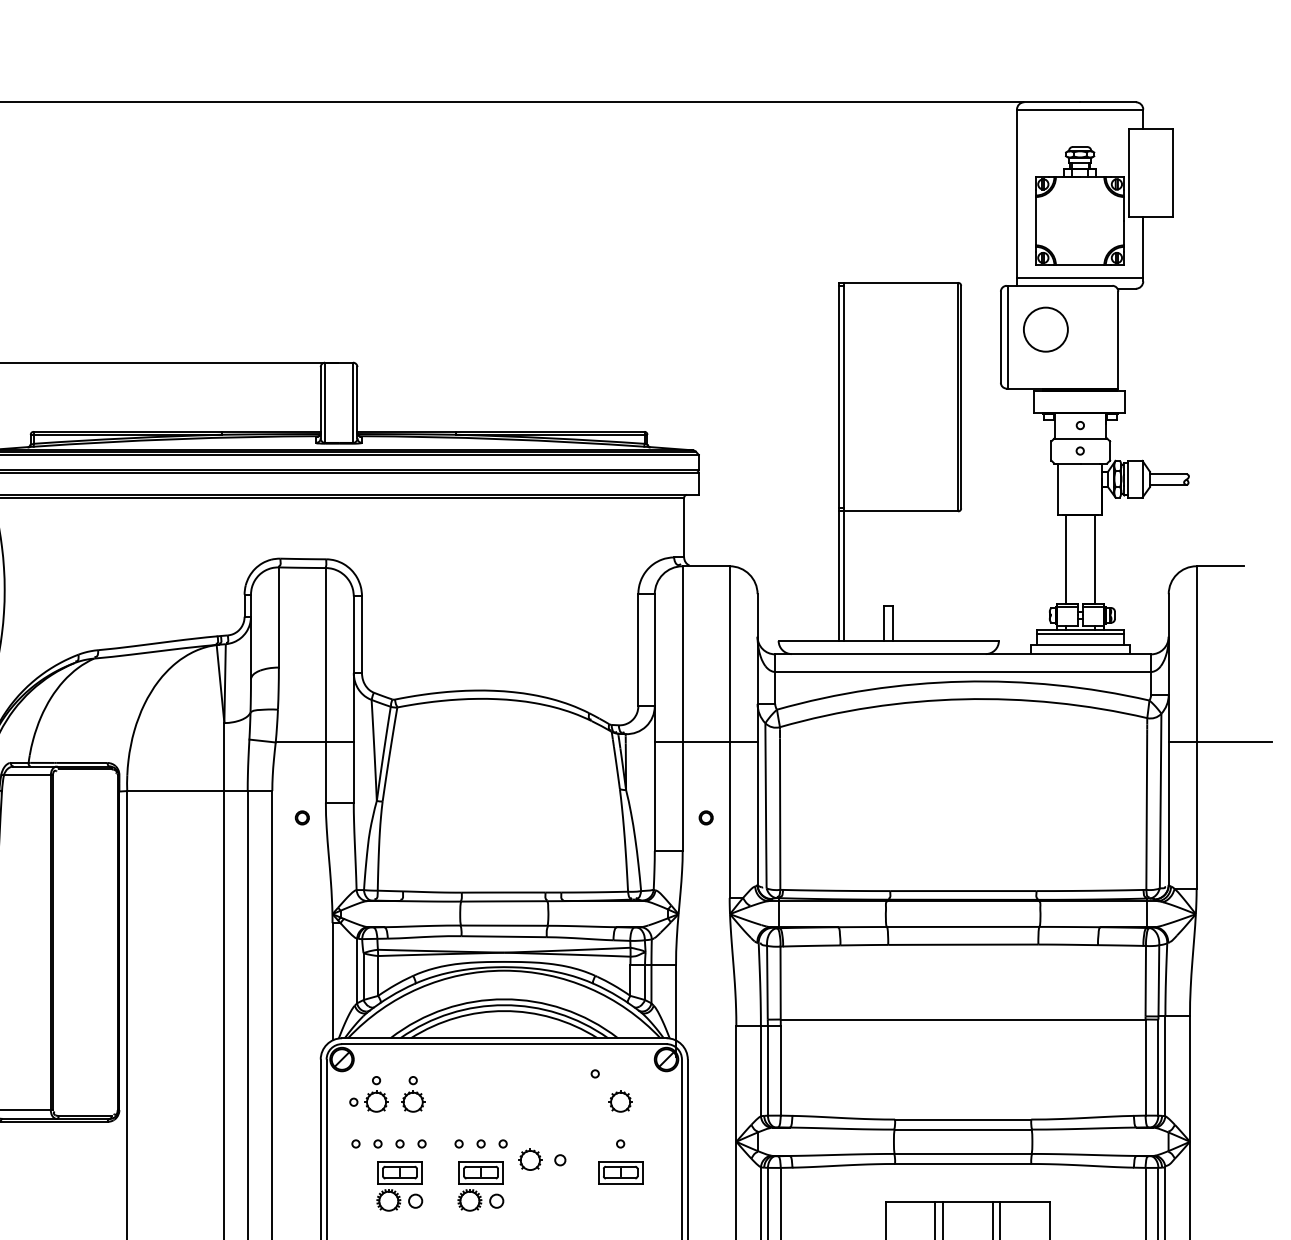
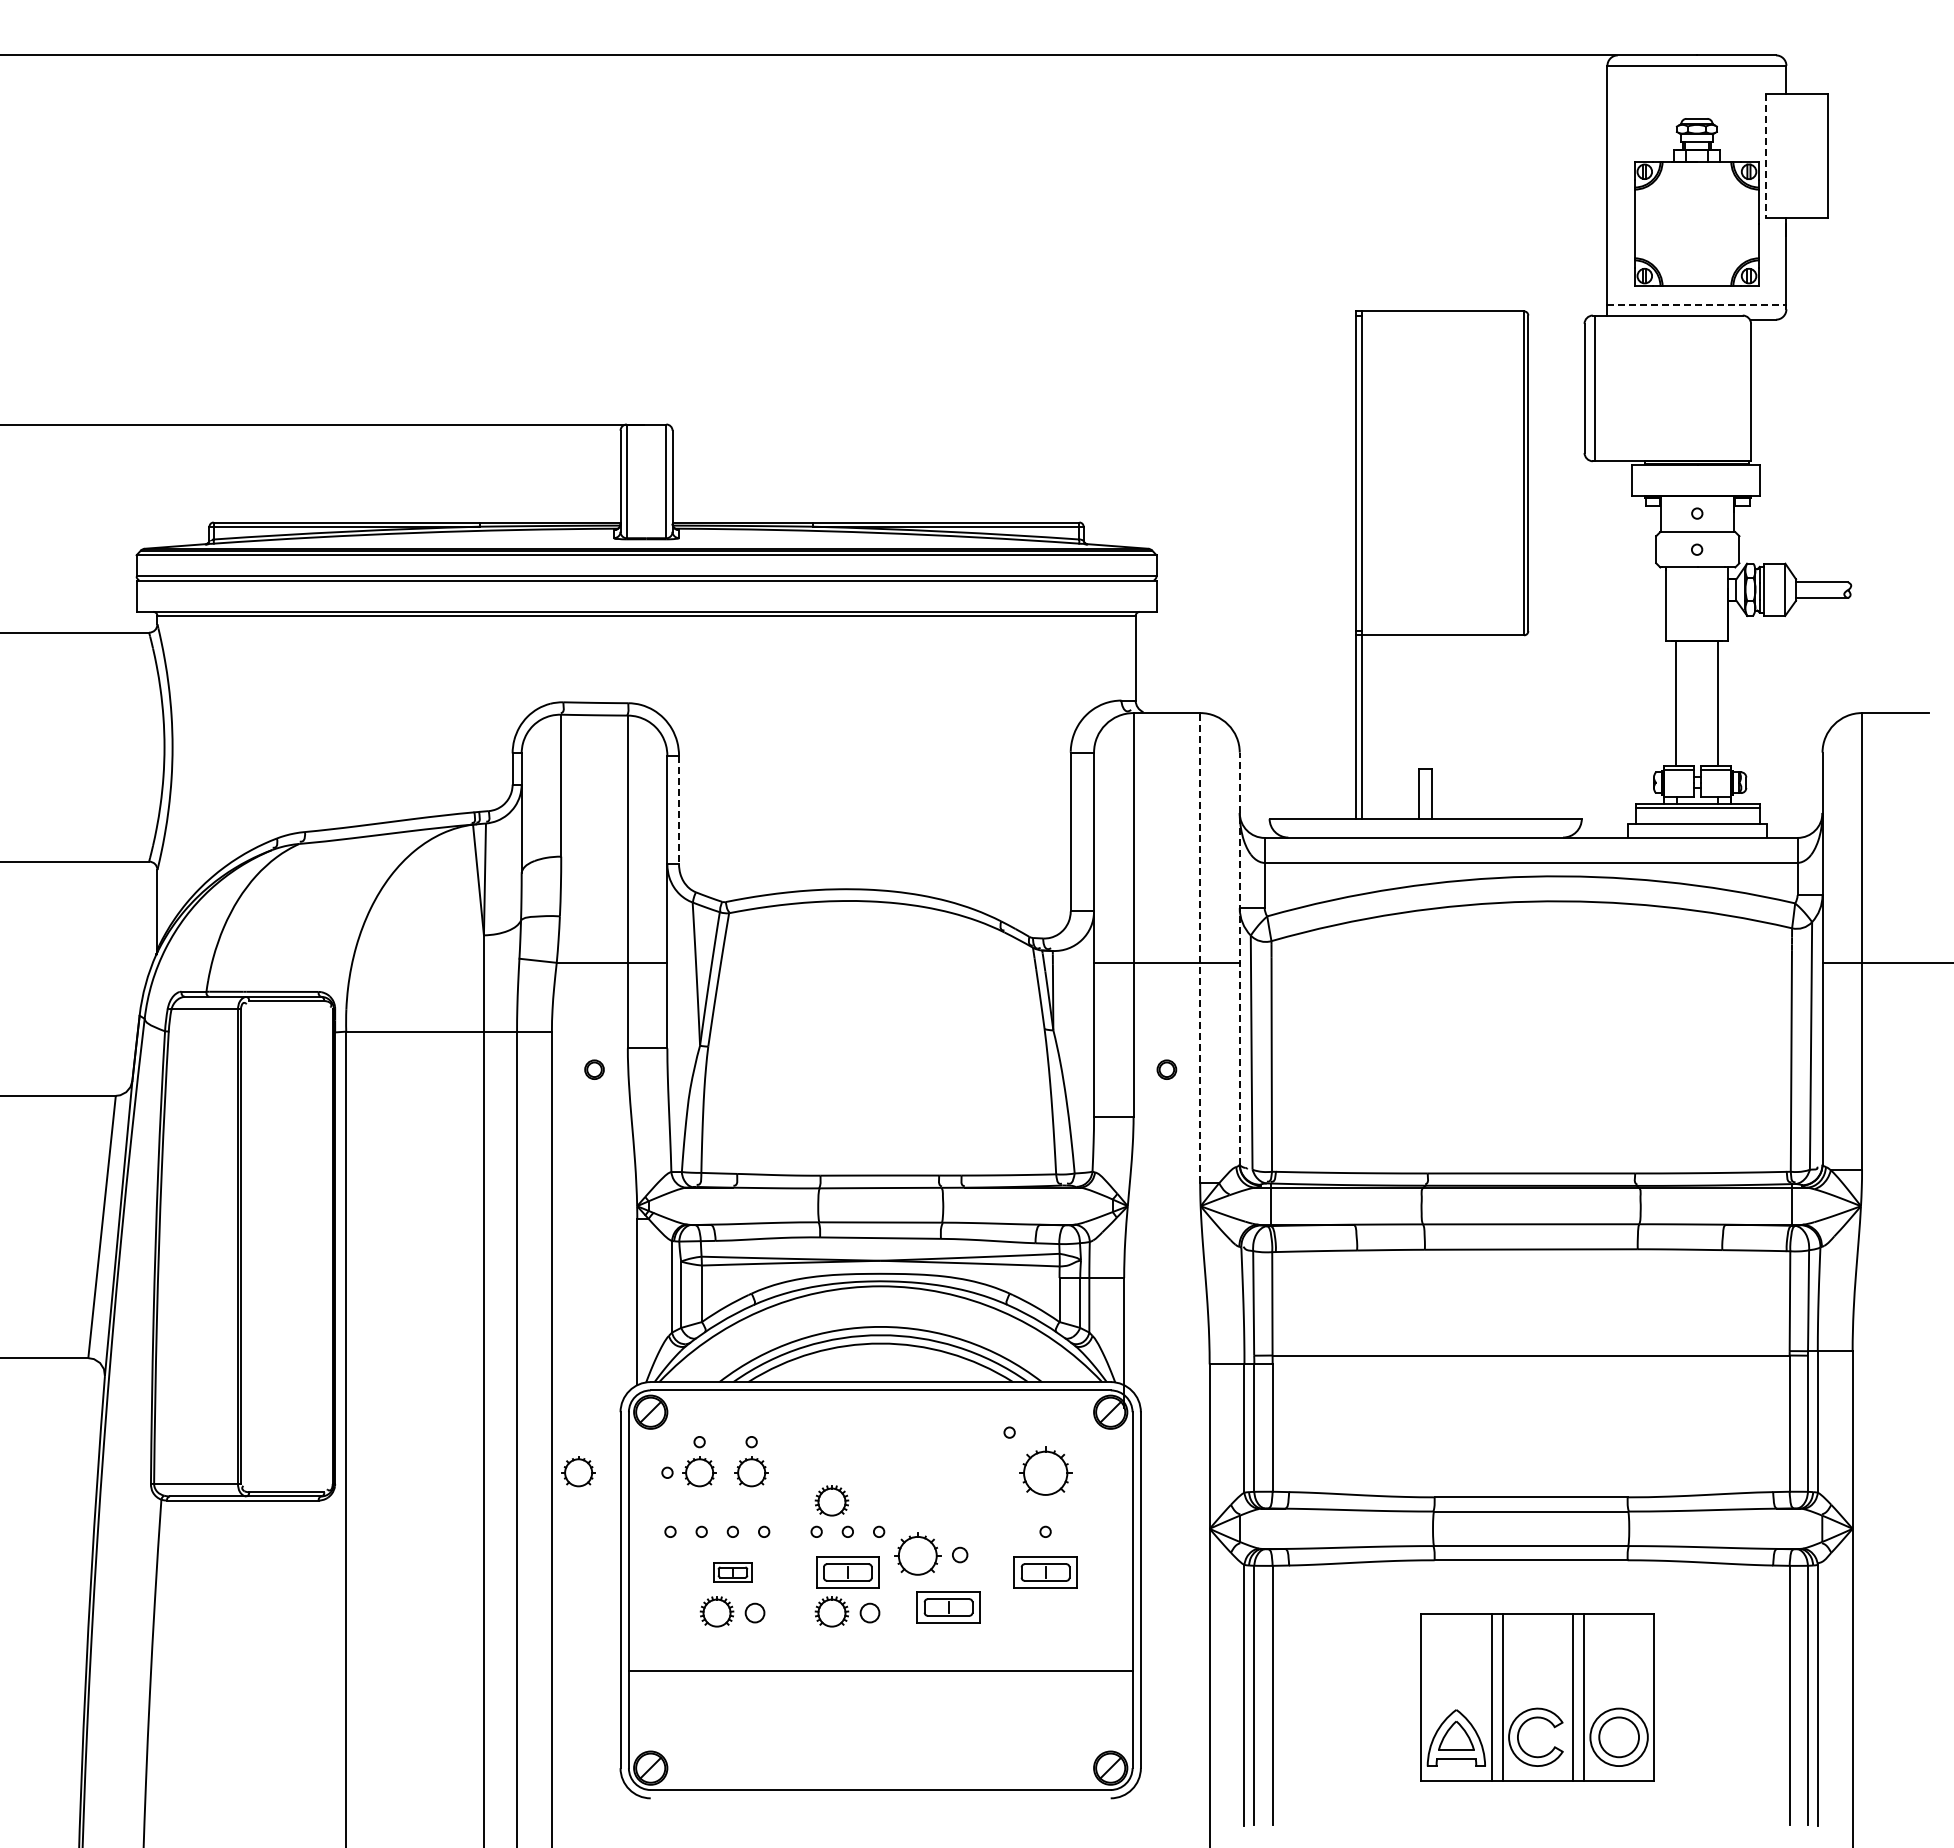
line: (1128, 173) -> (1765, 156), solid -> dashed
line: (1080, 278) -> (1697, 305), solid -> dashed
circle: (1045, 329) -> (1648, 377), removed
line: (362, 635) -> (679, 810), solid -> dashed
line: (729, 731) -> (1200, 947), solid -> dashed
line: (757, 739) -> (1239, 958), solid -> dashed
part: (291, 1101) -> (578, 1471), added
part: (620, 1101) -> (1045, 1471), size x1.6
part: (469, 1121) -> (831, 1500), added
part: (530, 1159) -> (917, 1553), size x1.4
part: (399, 1172) -> (732, 1572), size x0.6
part: (552, 1197) -> (948, 1607), added

